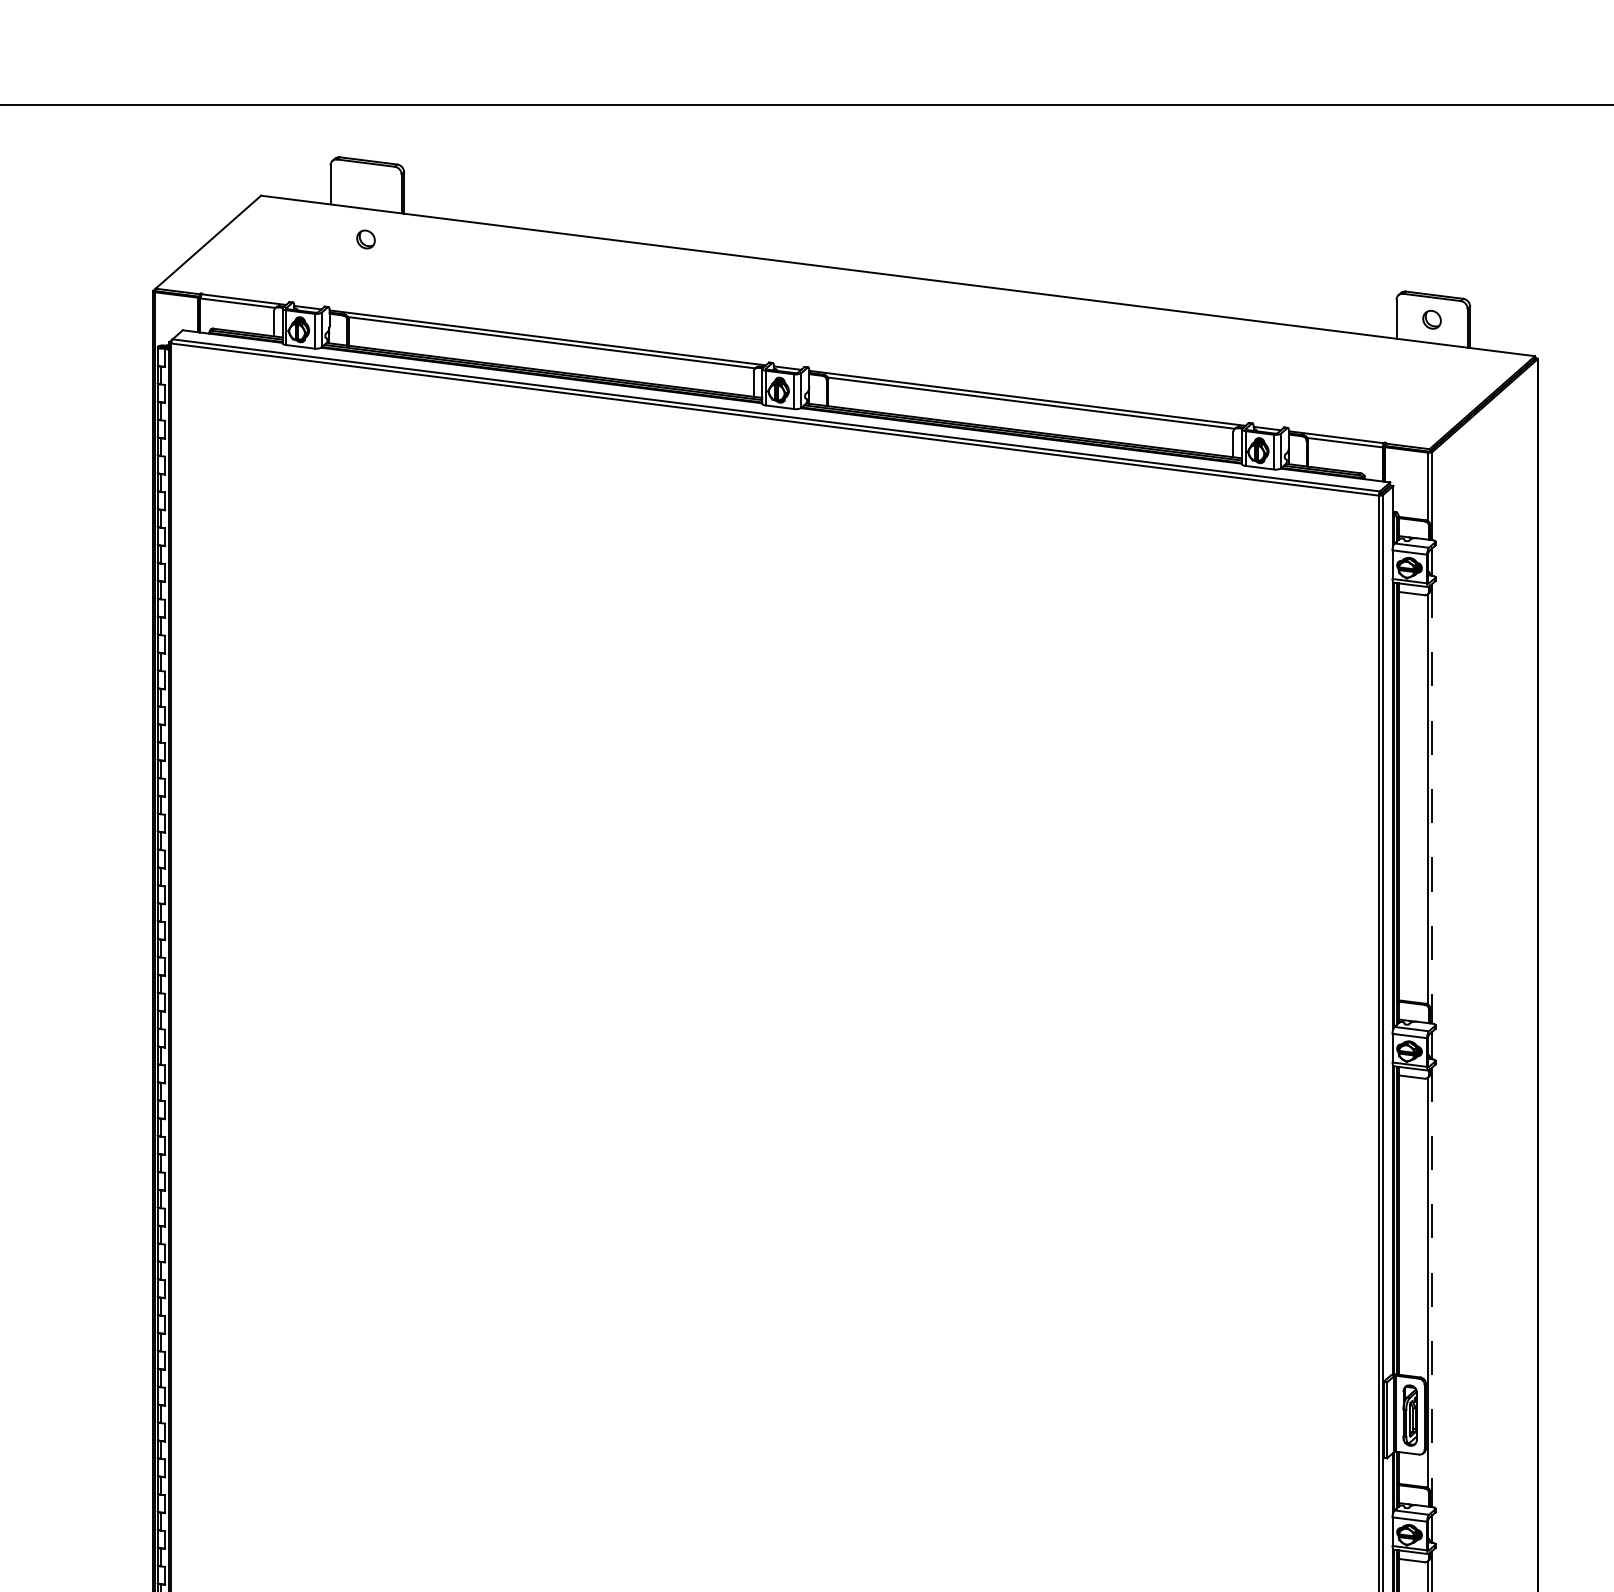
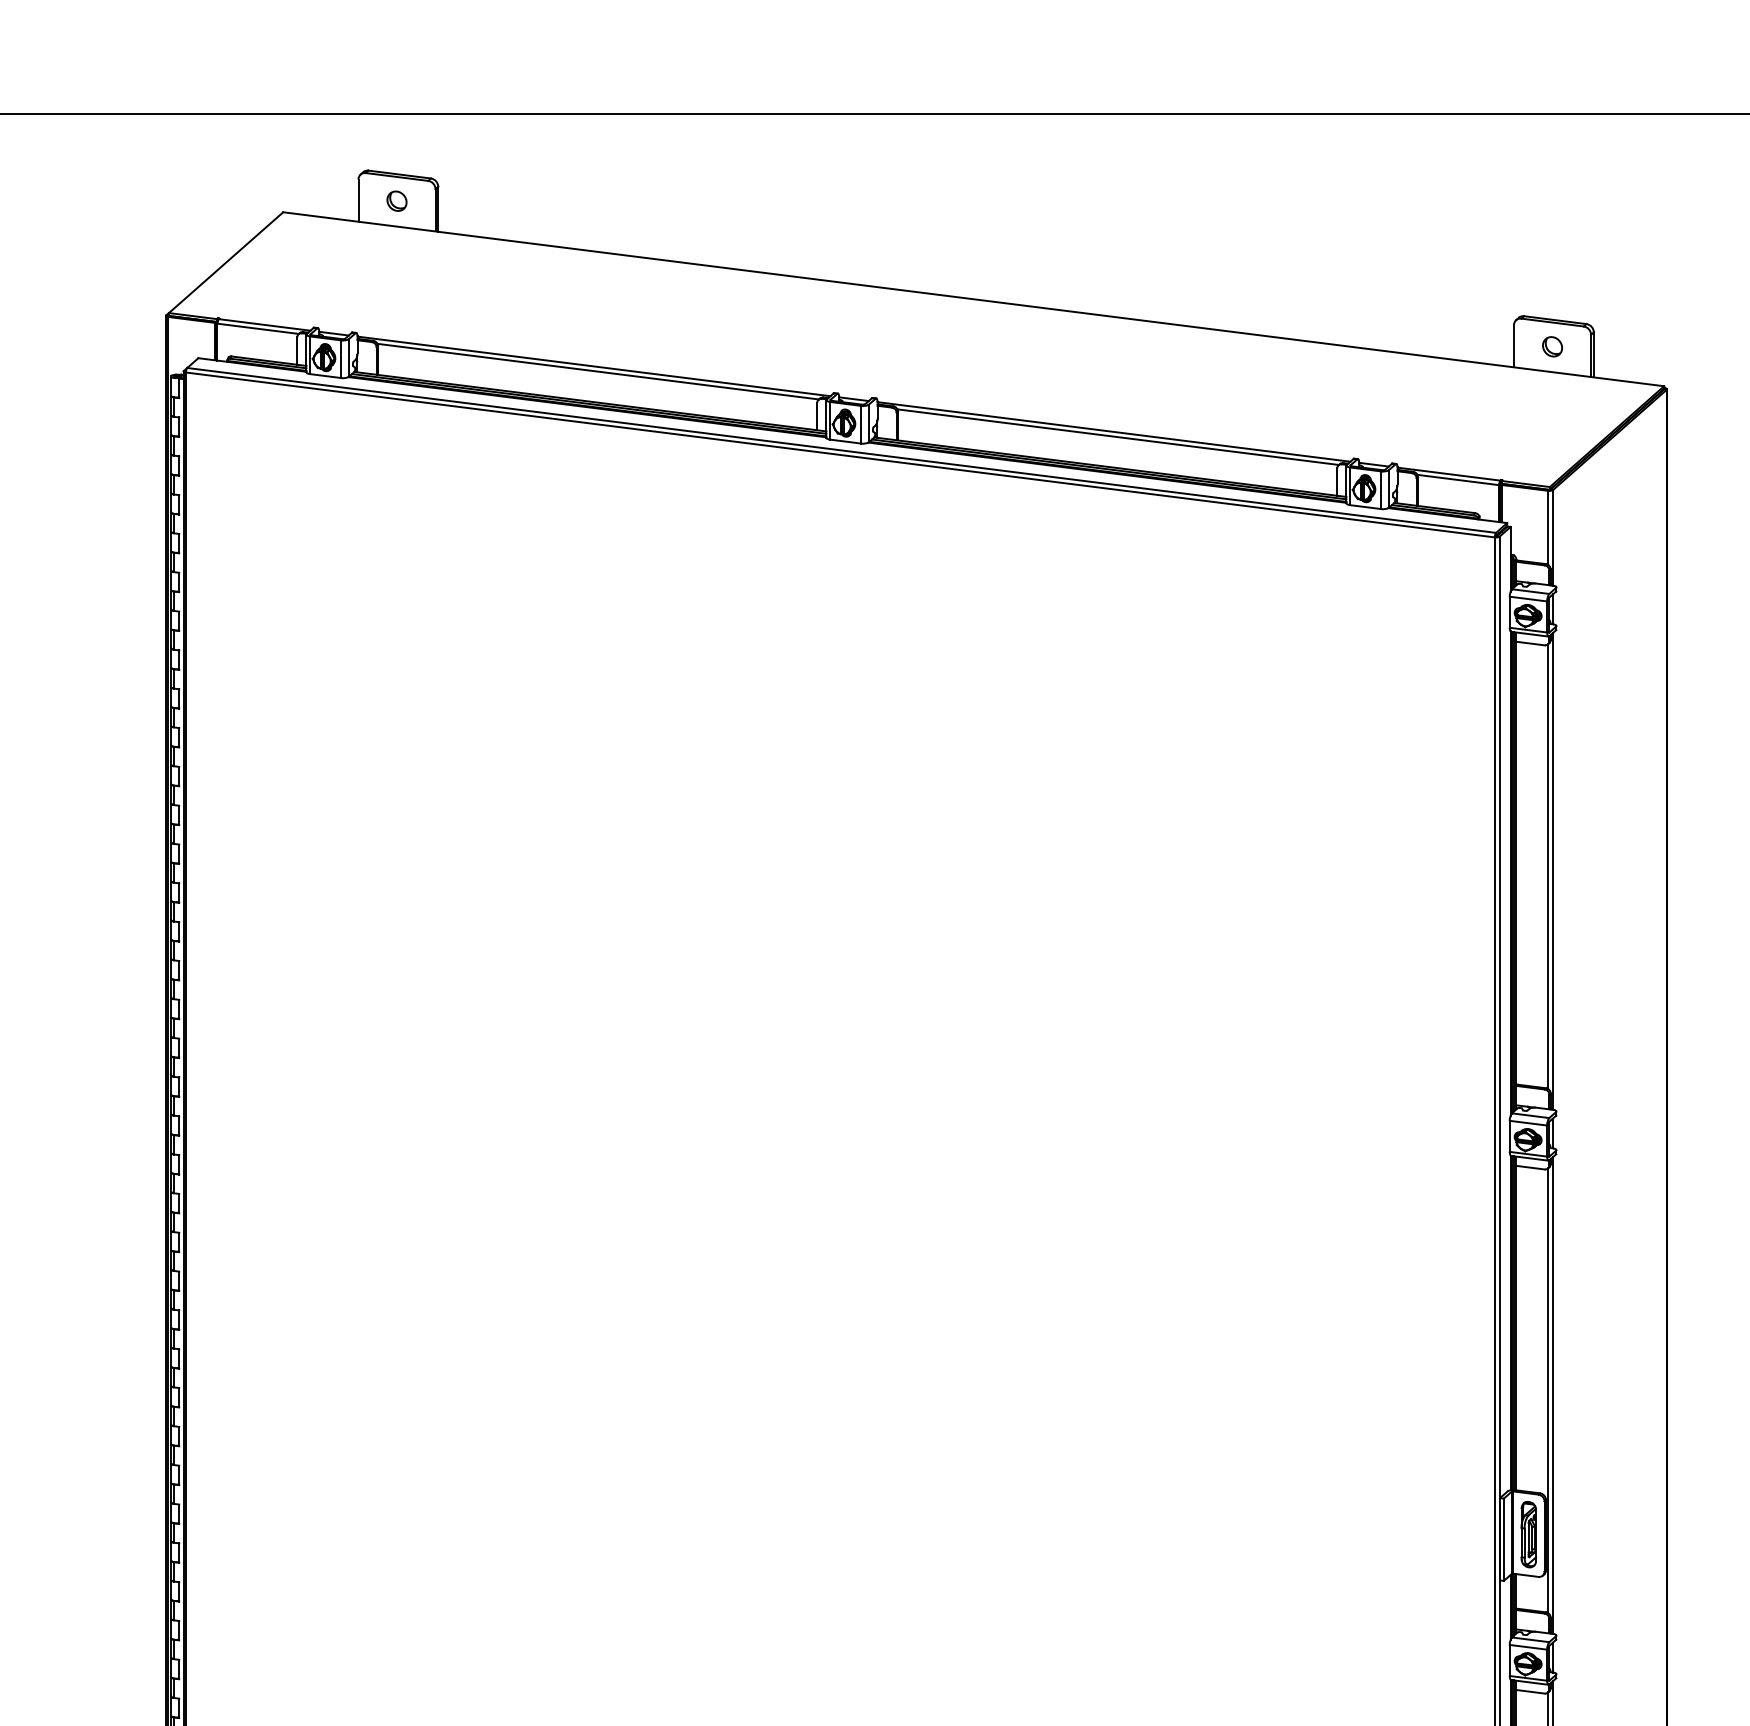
part: (365, 239) -> (396, 201), moved
line: (1432, 803) -> (1553, 871), dashed -> solid
line: (1432, 1287) -> (1553, 1395), dashed -> solid

